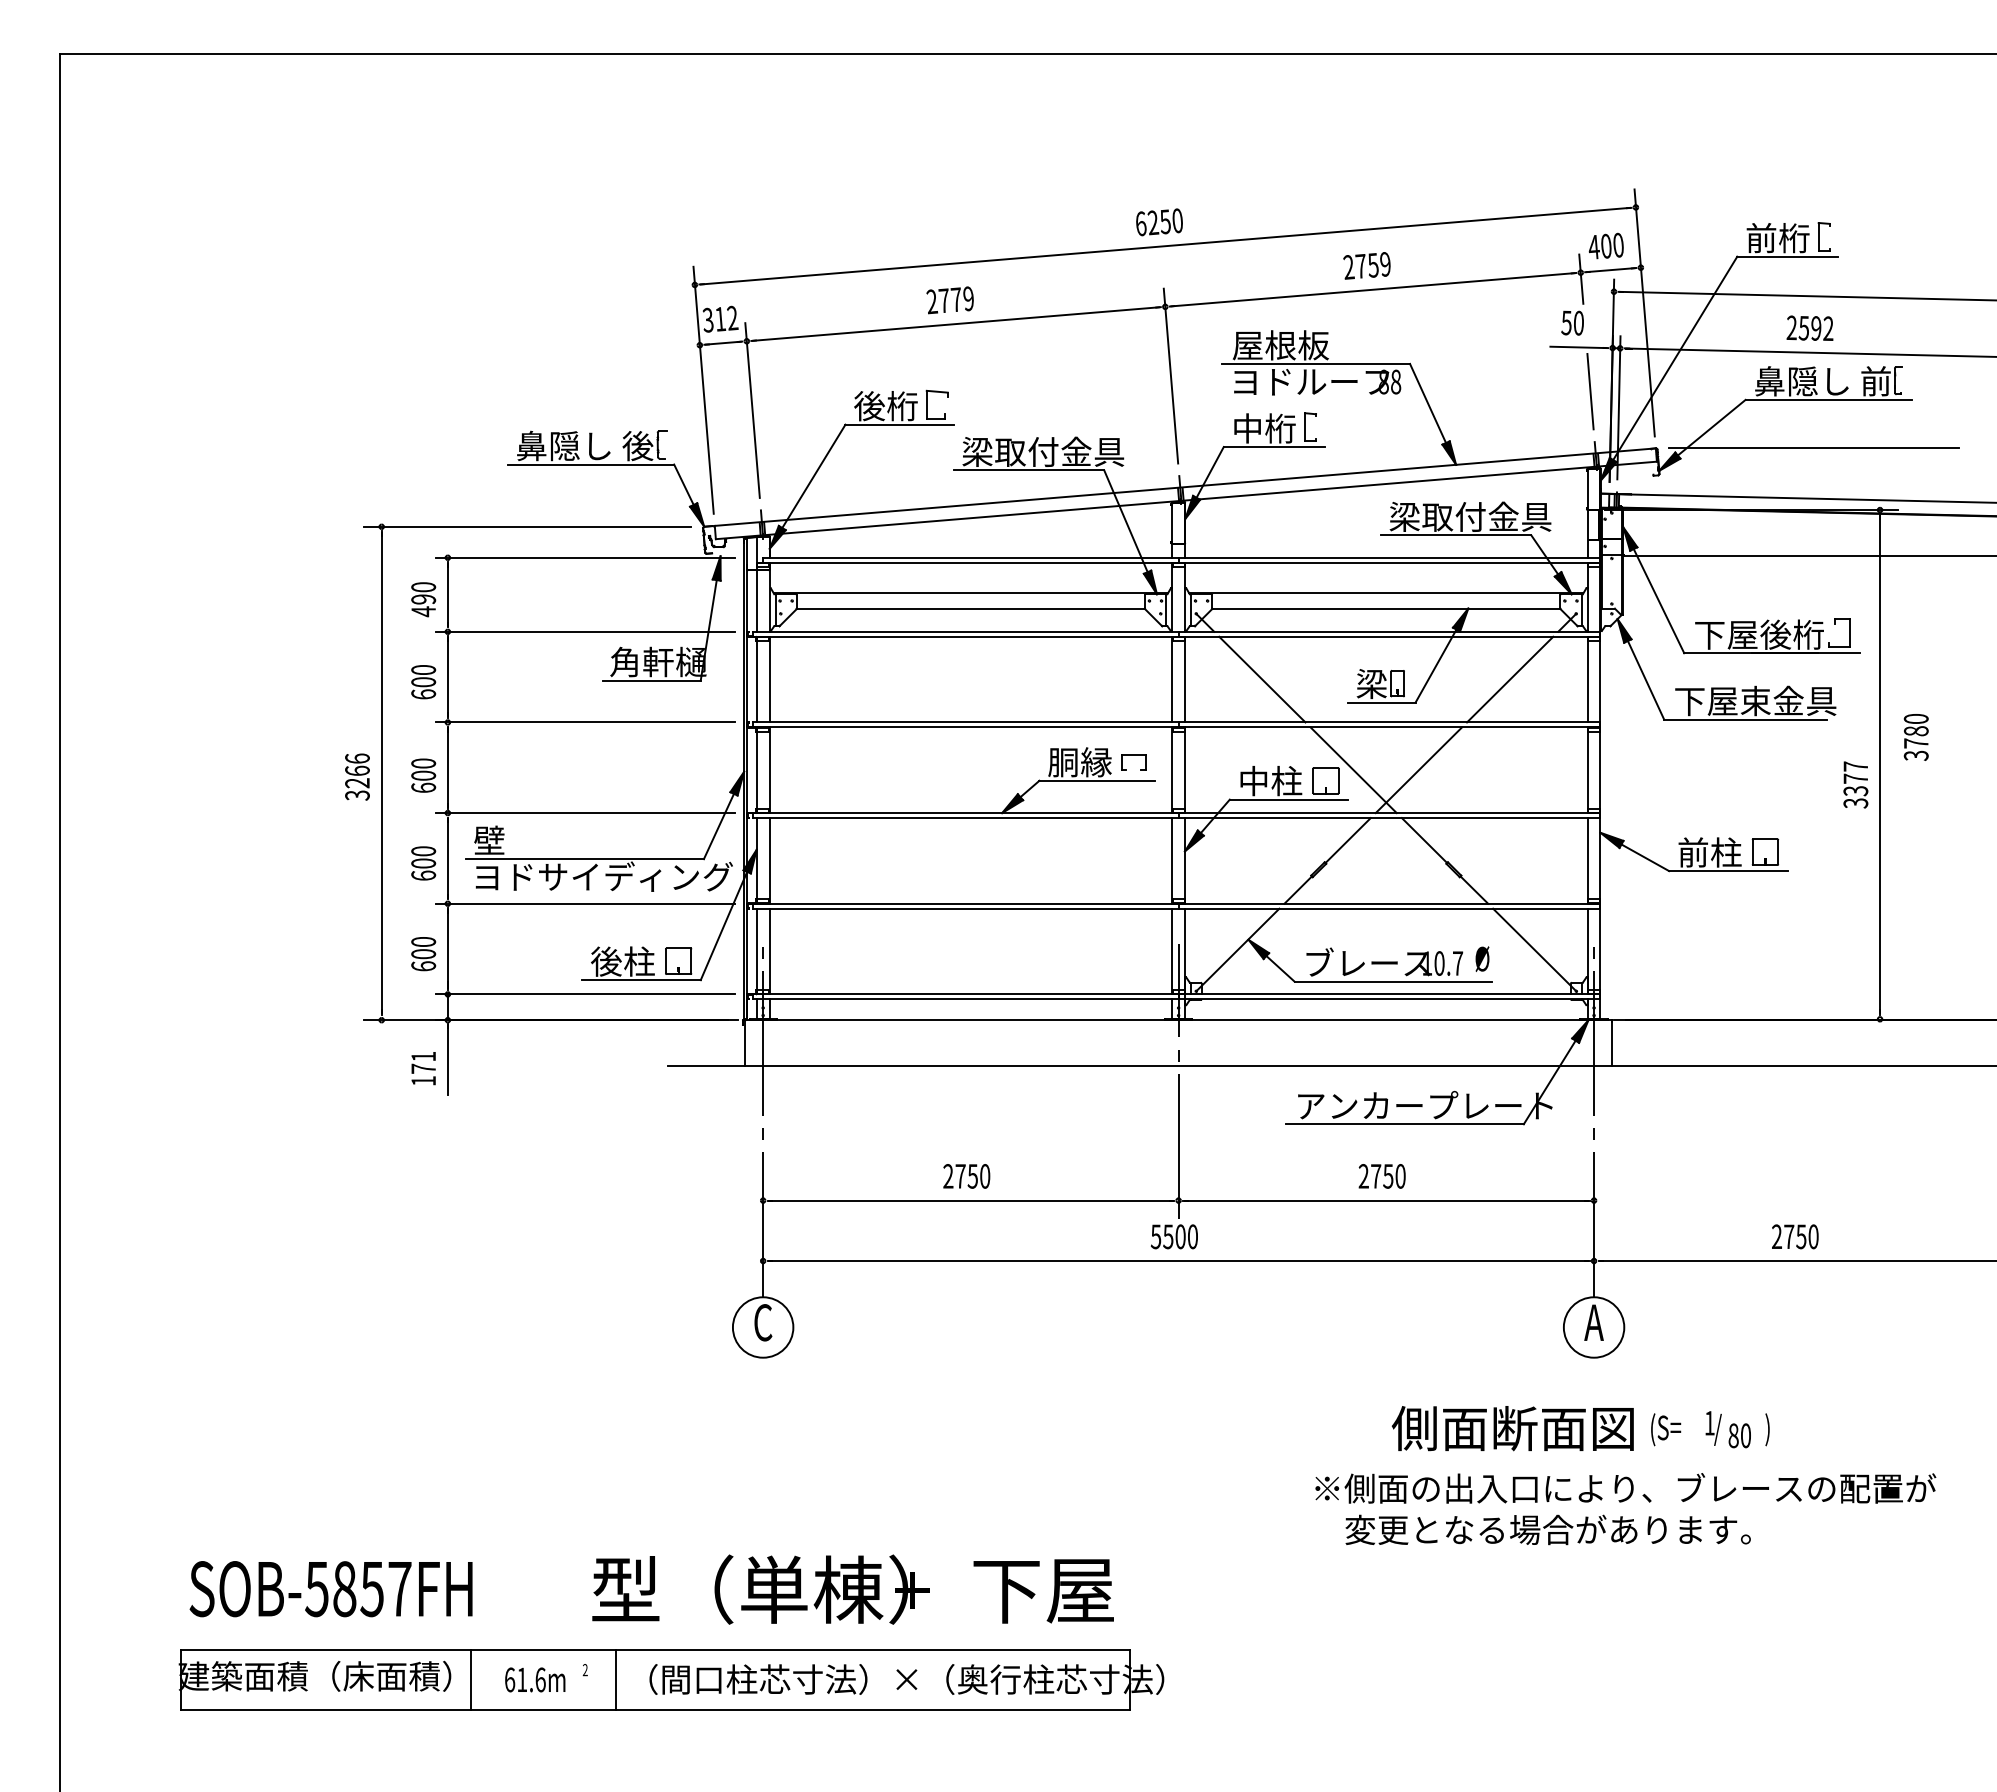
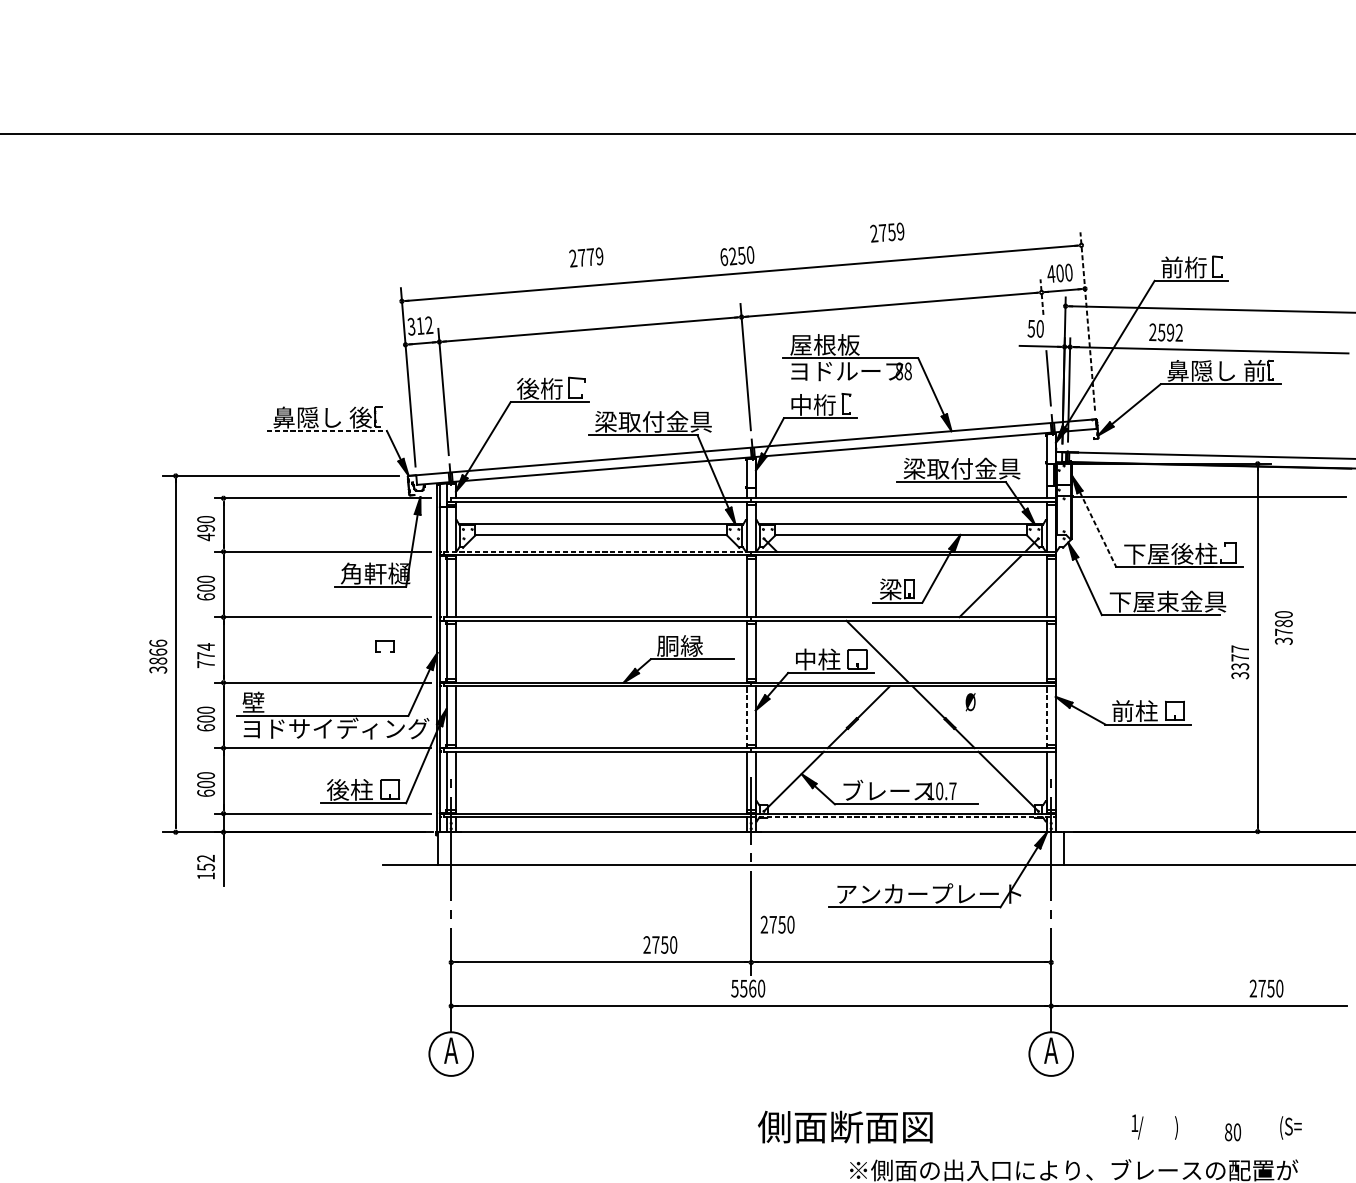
text: (1366, 265) -> (886, 232), moved
line: (1581, 279) -> (1042, 297), solid -> dashed
text: (949, 300) -> (585, 257), moved
line: (1644, 312) -> (1087, 321), solid -> dashed
text: (1809, 327) -> (1165, 332), moved
line: (1813, 448) -> (1209, 419), removed
line: (591, 464) -> (327, 430), solid -> dashed
line: (1659, 601) -> (1098, 529), solid -> dashed
line: (966, 631) -> (598, 551), solid -> dashed
text: (1808, 634) -> (1206, 553), 後桁 -> 後柱
line: (1262, 679) -> (811, 586), removed
part: (1133, 755) -> (385, 641), moved
line: (1418, 770) -> (924, 651), removed
text: (423, 775) -> (205, 655), 600 -> 774
text: (357, 783) -> (158, 661), 3266 -> 3866
line: (1172, 860) -> (746, 716), solid -> dashed
line: (1587, 860) -> (1046, 716), solid -> dashed
text: (1482, 958) -> (970, 701), moved
line: (1389, 999) -> (903, 817), solid -> dashed
text: (423, 1062) -> (205, 862), 171 -> 152
text: (966, 1176) -> (660, 945), moved
text: (1381, 1176) -> (777, 924), moved
text: (1180, 1236) -> (752, 988), 5500 -> 5560
text: (1795, 1236) -> (1266, 988), moved
text: (762, 1322) -> (450, 1050), C -> A
text: (1512, 1428) -> (845, 1127), moved
text: (1666, 1429) -> (1291, 1127), moved
text: (1739, 1435) -> (1232, 1132), moved

